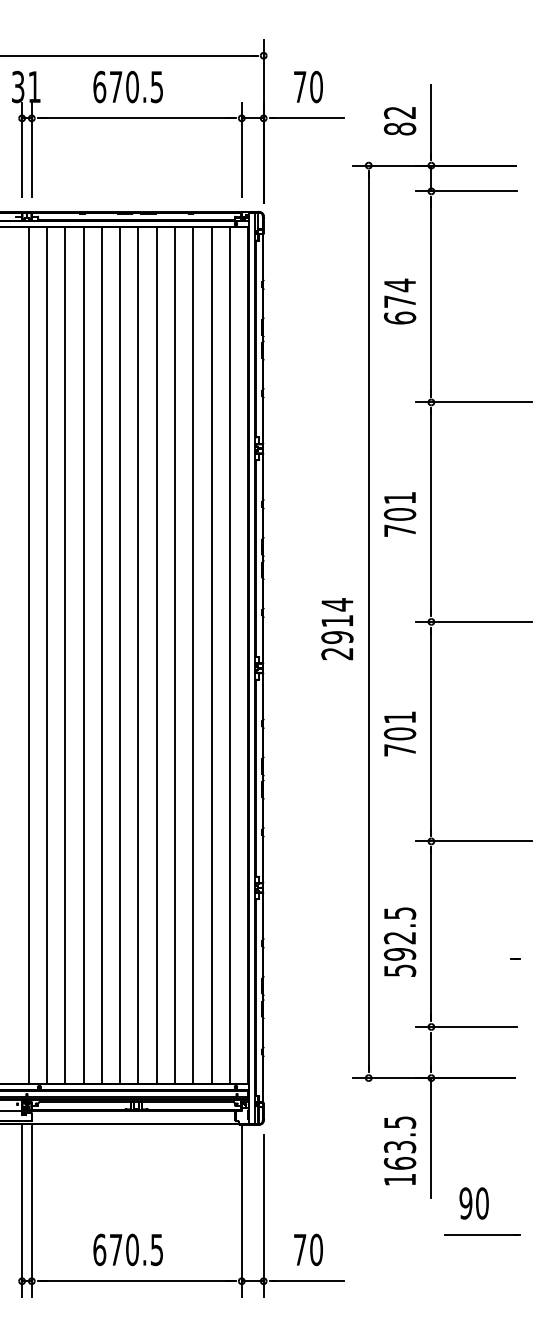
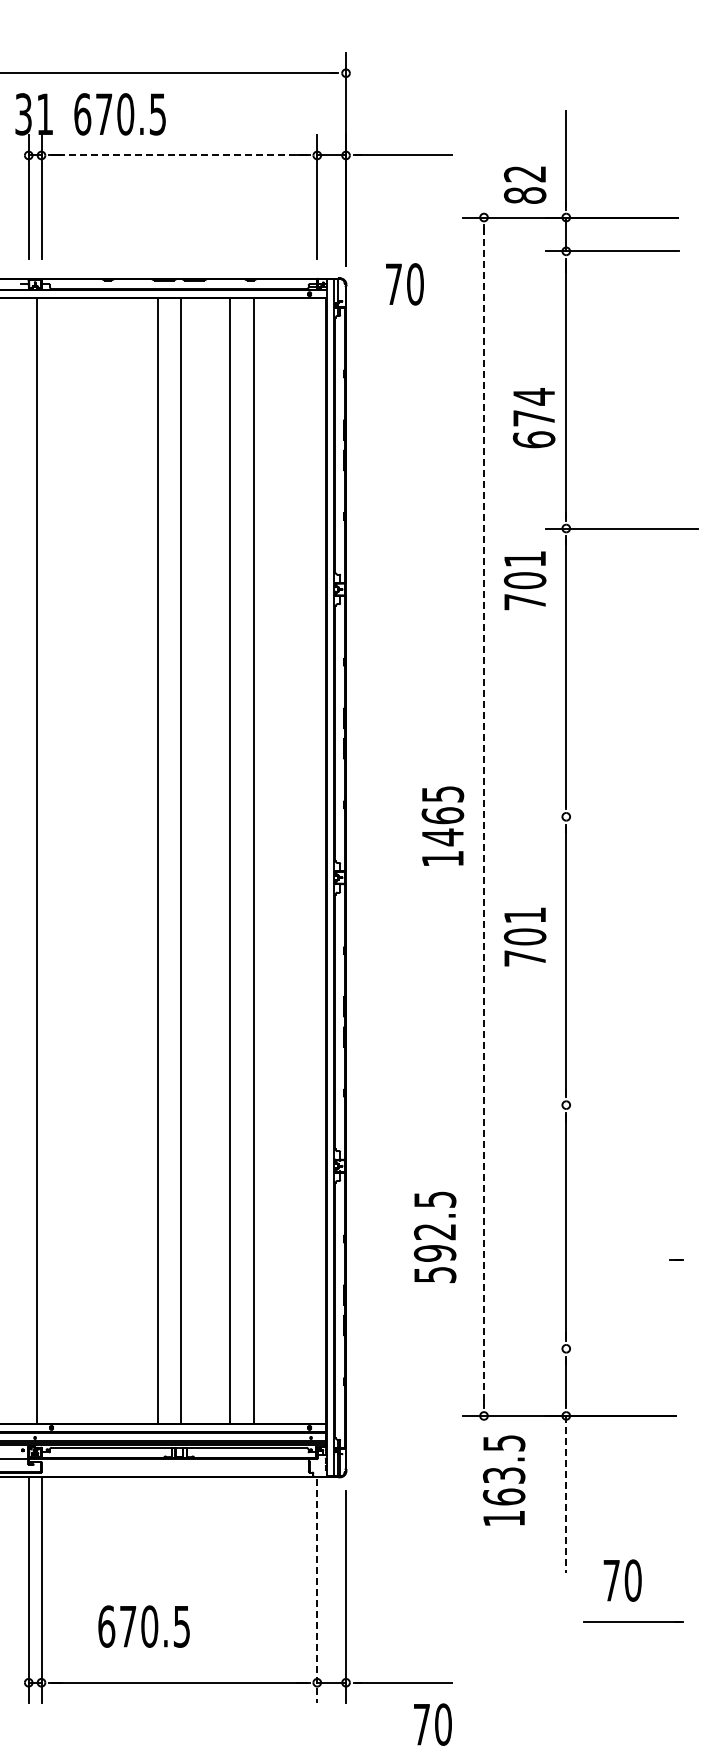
text: (127, 87) -> (119, 114), moved
text: (308, 87) -> (404, 284), moved
line: (136, 118) -> (179, 155), solid -> dashed
text: (399, 120) -> (524, 184), moved
text: (400, 301) -> (534, 418), moved
text: (399, 514) -> (524, 580), moved
line: (369, 621) -> (484, 816), solid -> dashed
line: (473, 621) -> (621, 816), removed
text: (337, 629) -> (442, 826), 2914 -> 1465
line: (47, 655) -> (61, 860), removed
line: (65, 655) -> (85, 860), removed
line: (83, 655) -> (109, 860), removed
line: (101, 655) -> (133, 860), removed
line: (156, 655) -> (205, 860), removed
line: (211, 655) -> (277, 860), removed
line: (229, 655) -> (301, 860), removed
text: (400, 733) -> (525, 936), moved
line: (473, 841) -> (621, 1105), removed
text: (400, 941) -> (435, 1236), moved
line: (465, 1026) -> (611, 1348), removed
line: (431, 1137) -> (566, 1494), solid -> dashed
text: (399, 1150) -> (503, 1480), moved
text: (465, 1203) -> (611, 1580), 90 -> 70
line: (241, 1211) -> (317, 1591), solid -> dashed
text: (127, 1249) -> (143, 1626), moved
text: (308, 1249) -> (432, 1724), moved

